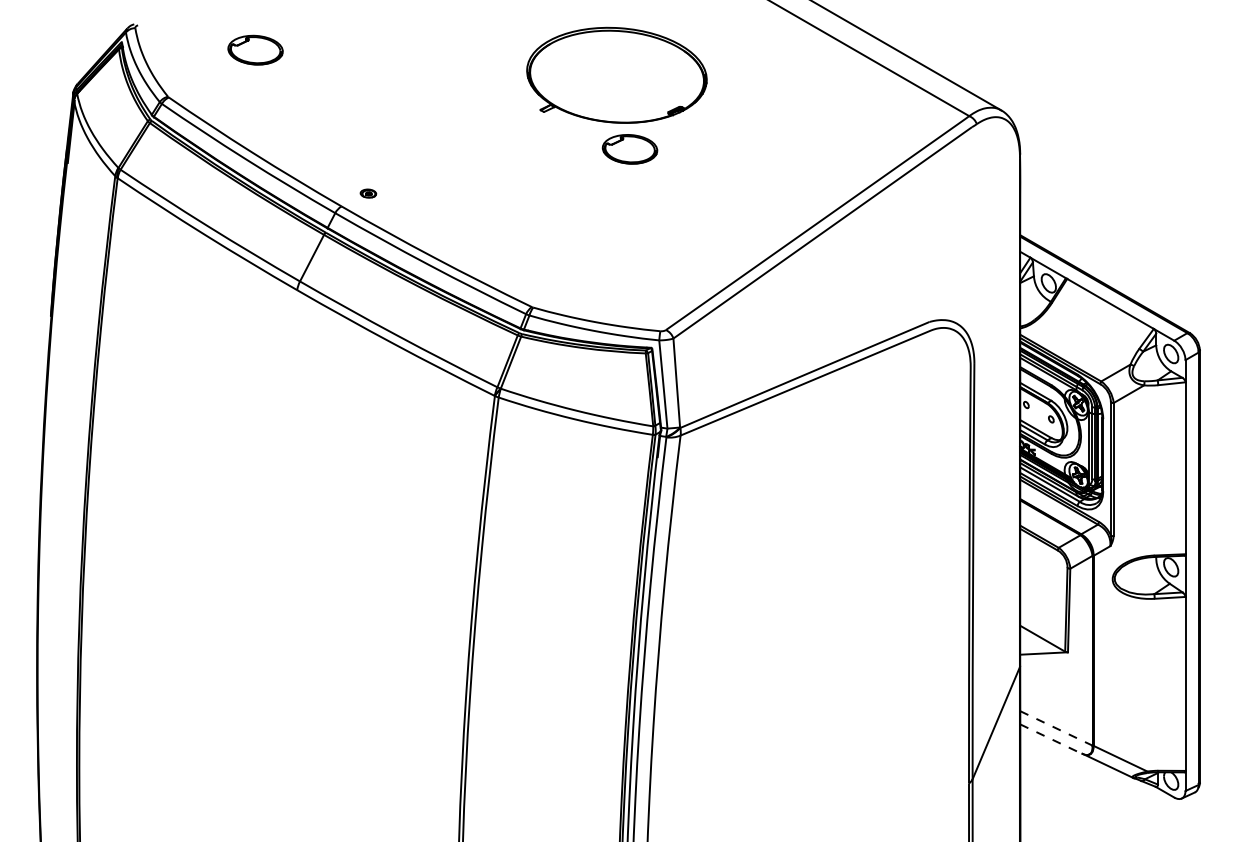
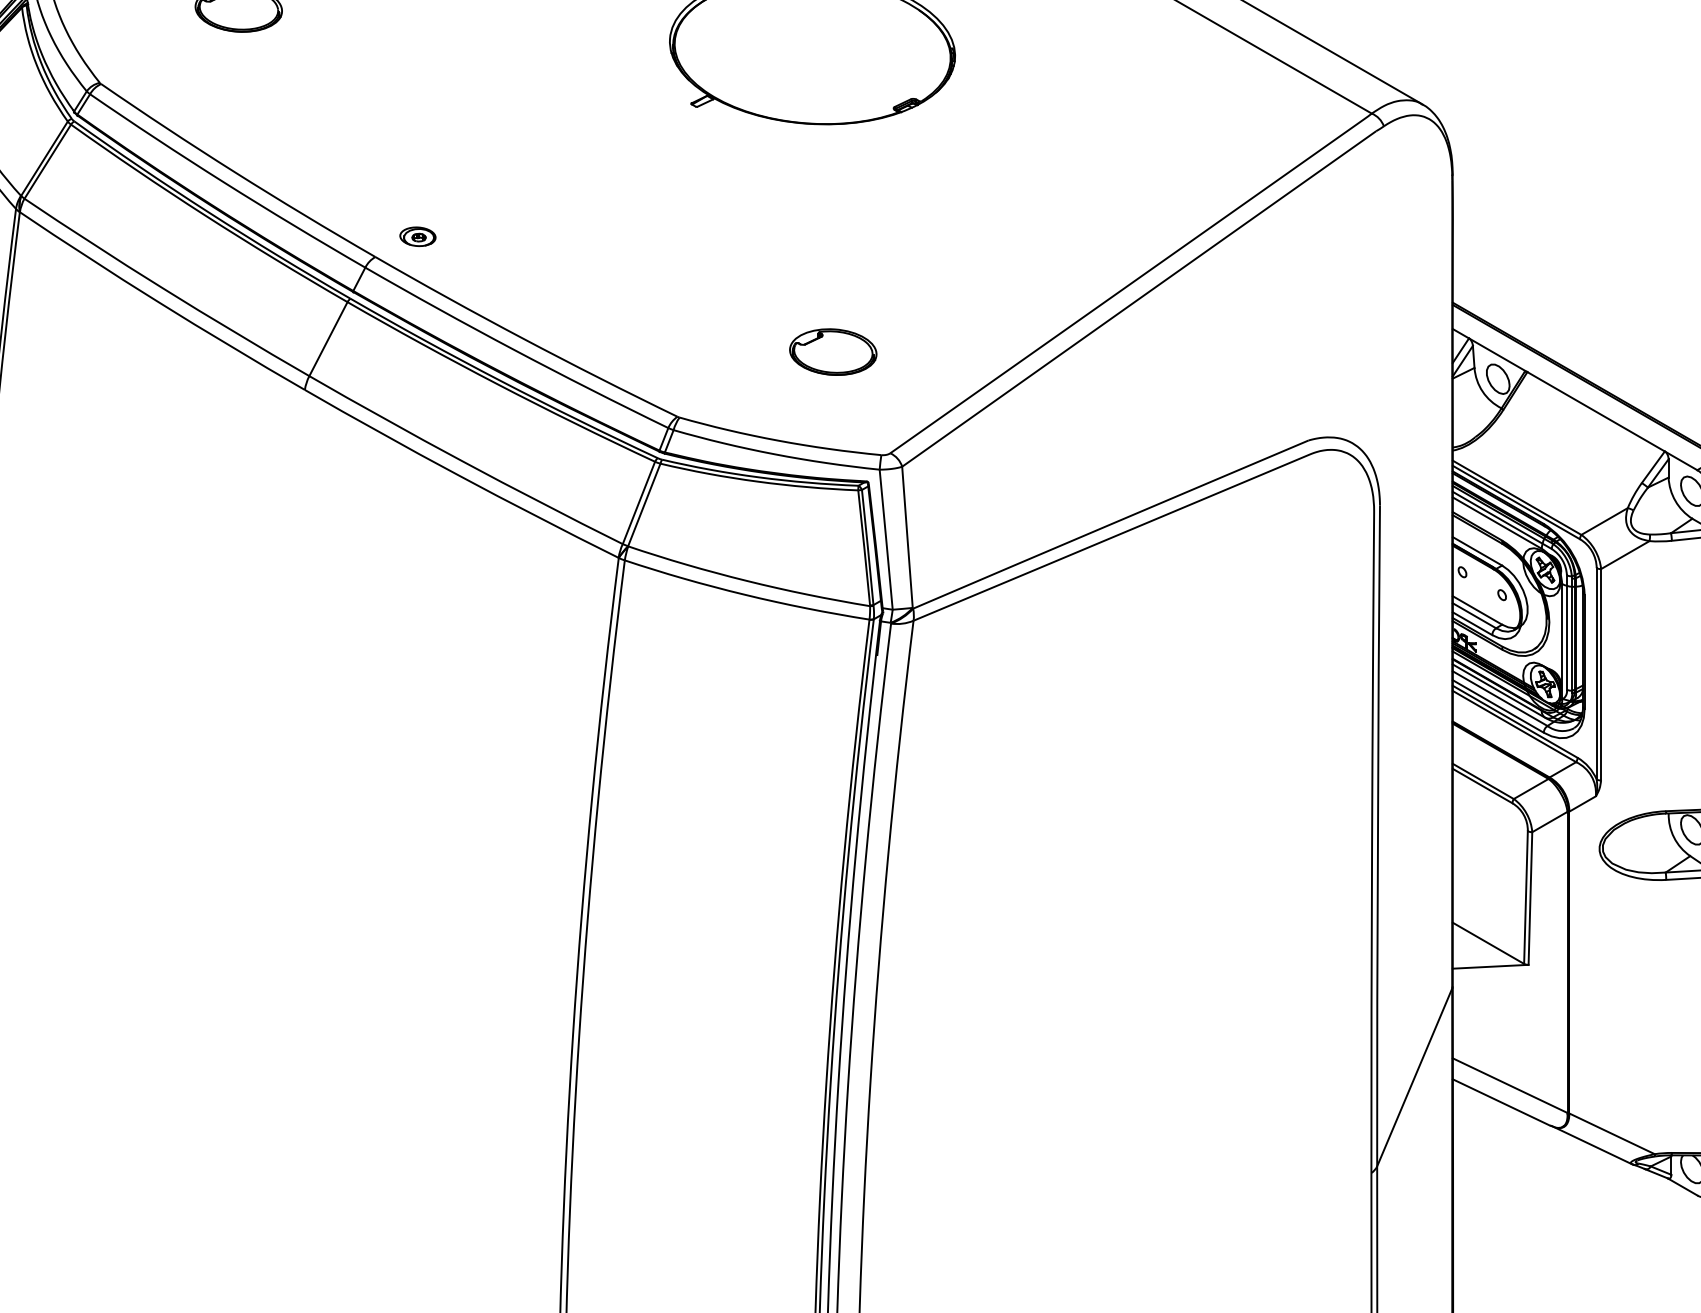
part: (629, 149) -> (832, 352), moved
part: (368, 193) -> (418, 236), size x1.43
line: (1056, 728) -> (1510, 1085), dashed -> solid
line: (1050, 738) -> (1500, 1101), dashed -> solid

